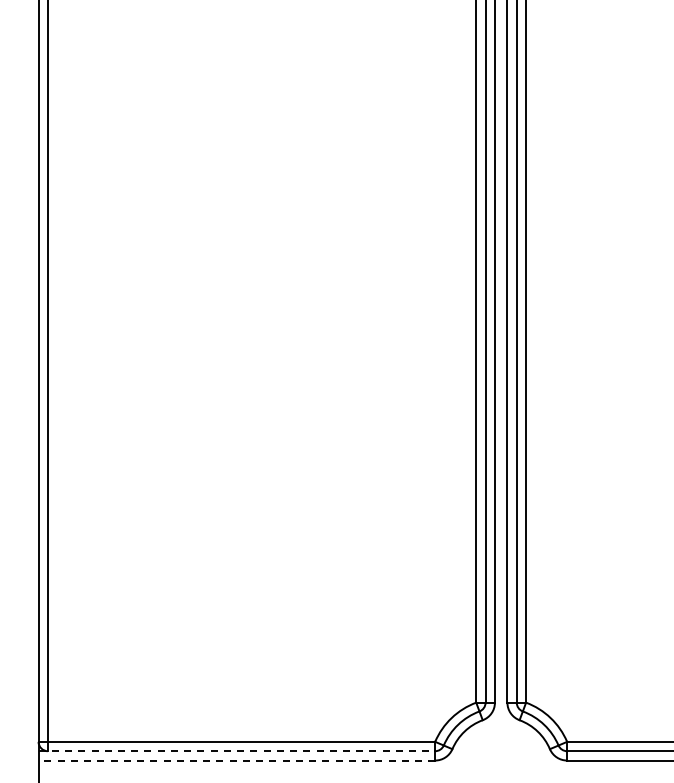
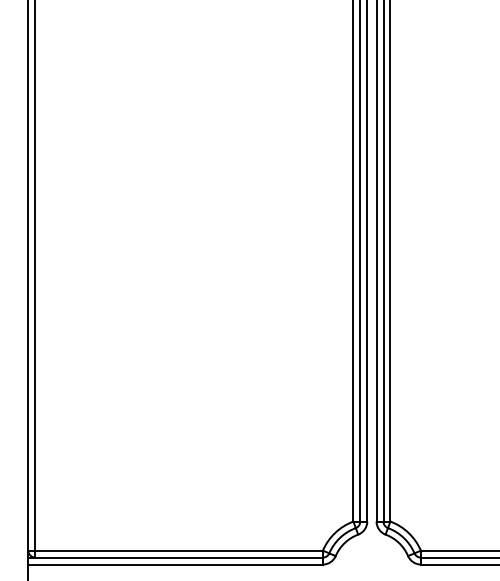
line: (237, 751) -> (176, 557), dashed -> solid
line: (236, 760) -> (175, 564), dashed -> solid

